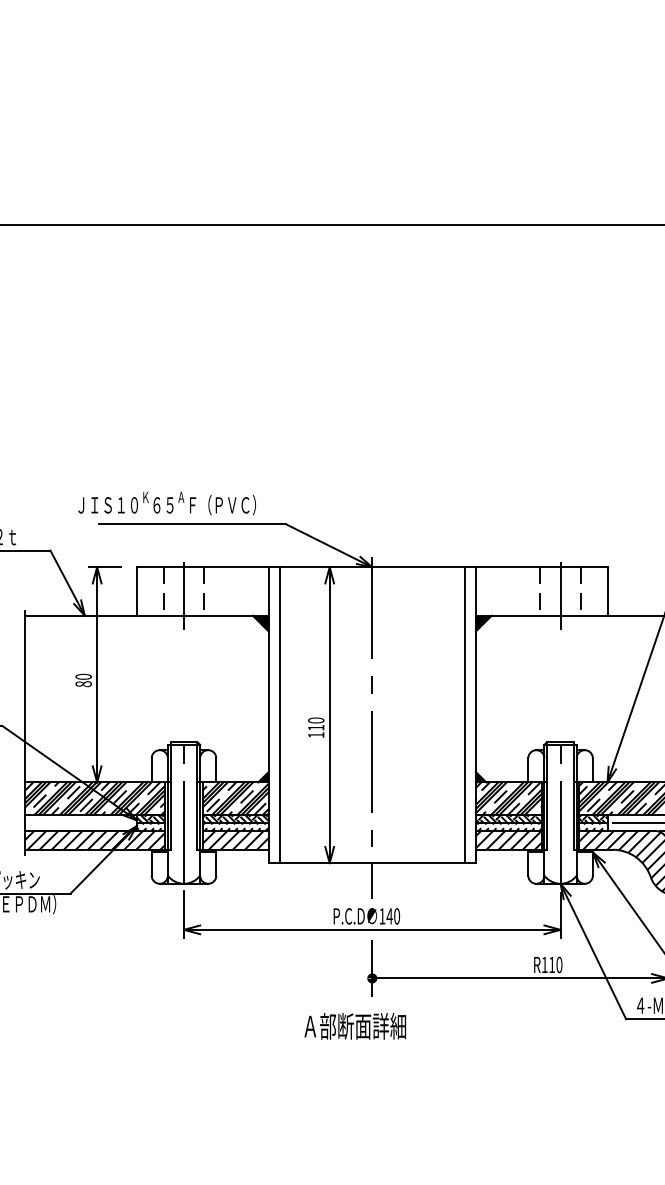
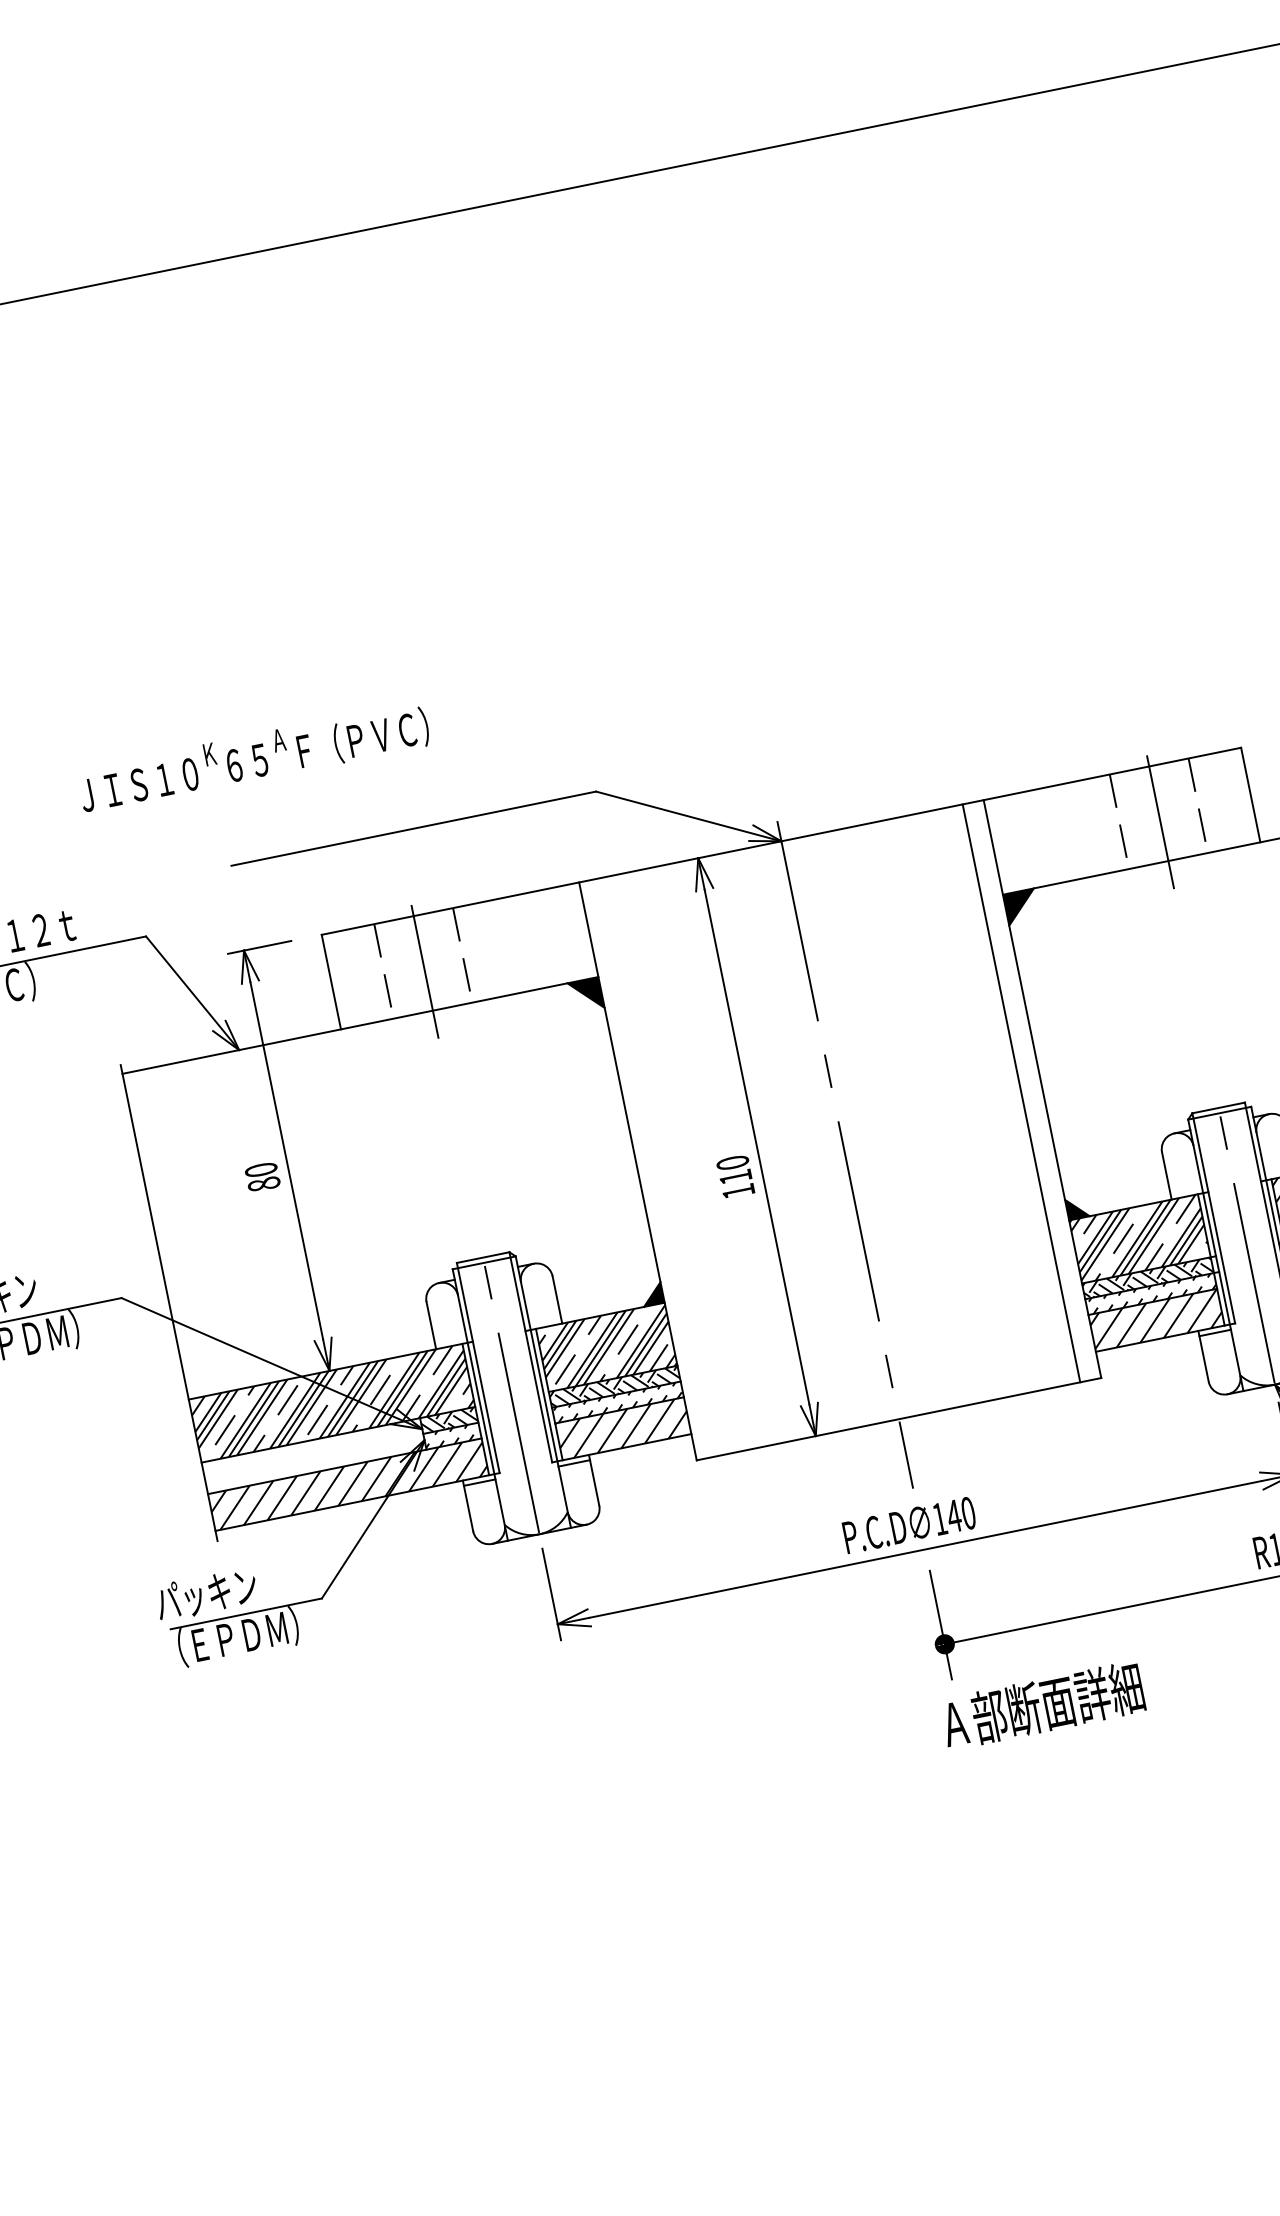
text: (166, 503) -> (252, 758), moved
line: (279, 715) -> (659, 1167), removed
text: (354, 1025) -> (1040, 1704), moved

